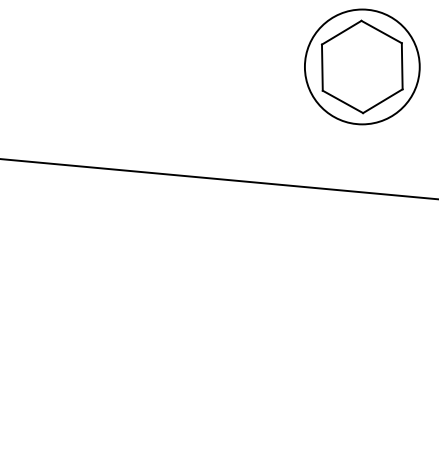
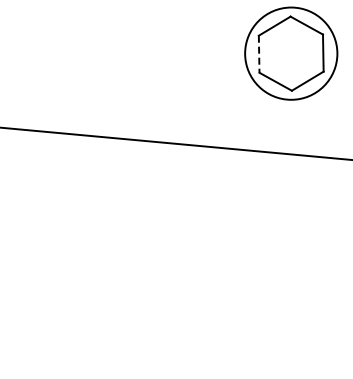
line: (322, 67) -> (259, 54), solid -> dashed

